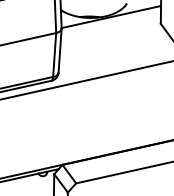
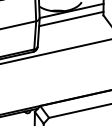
line: (111, 28) -> (71, 18), added

